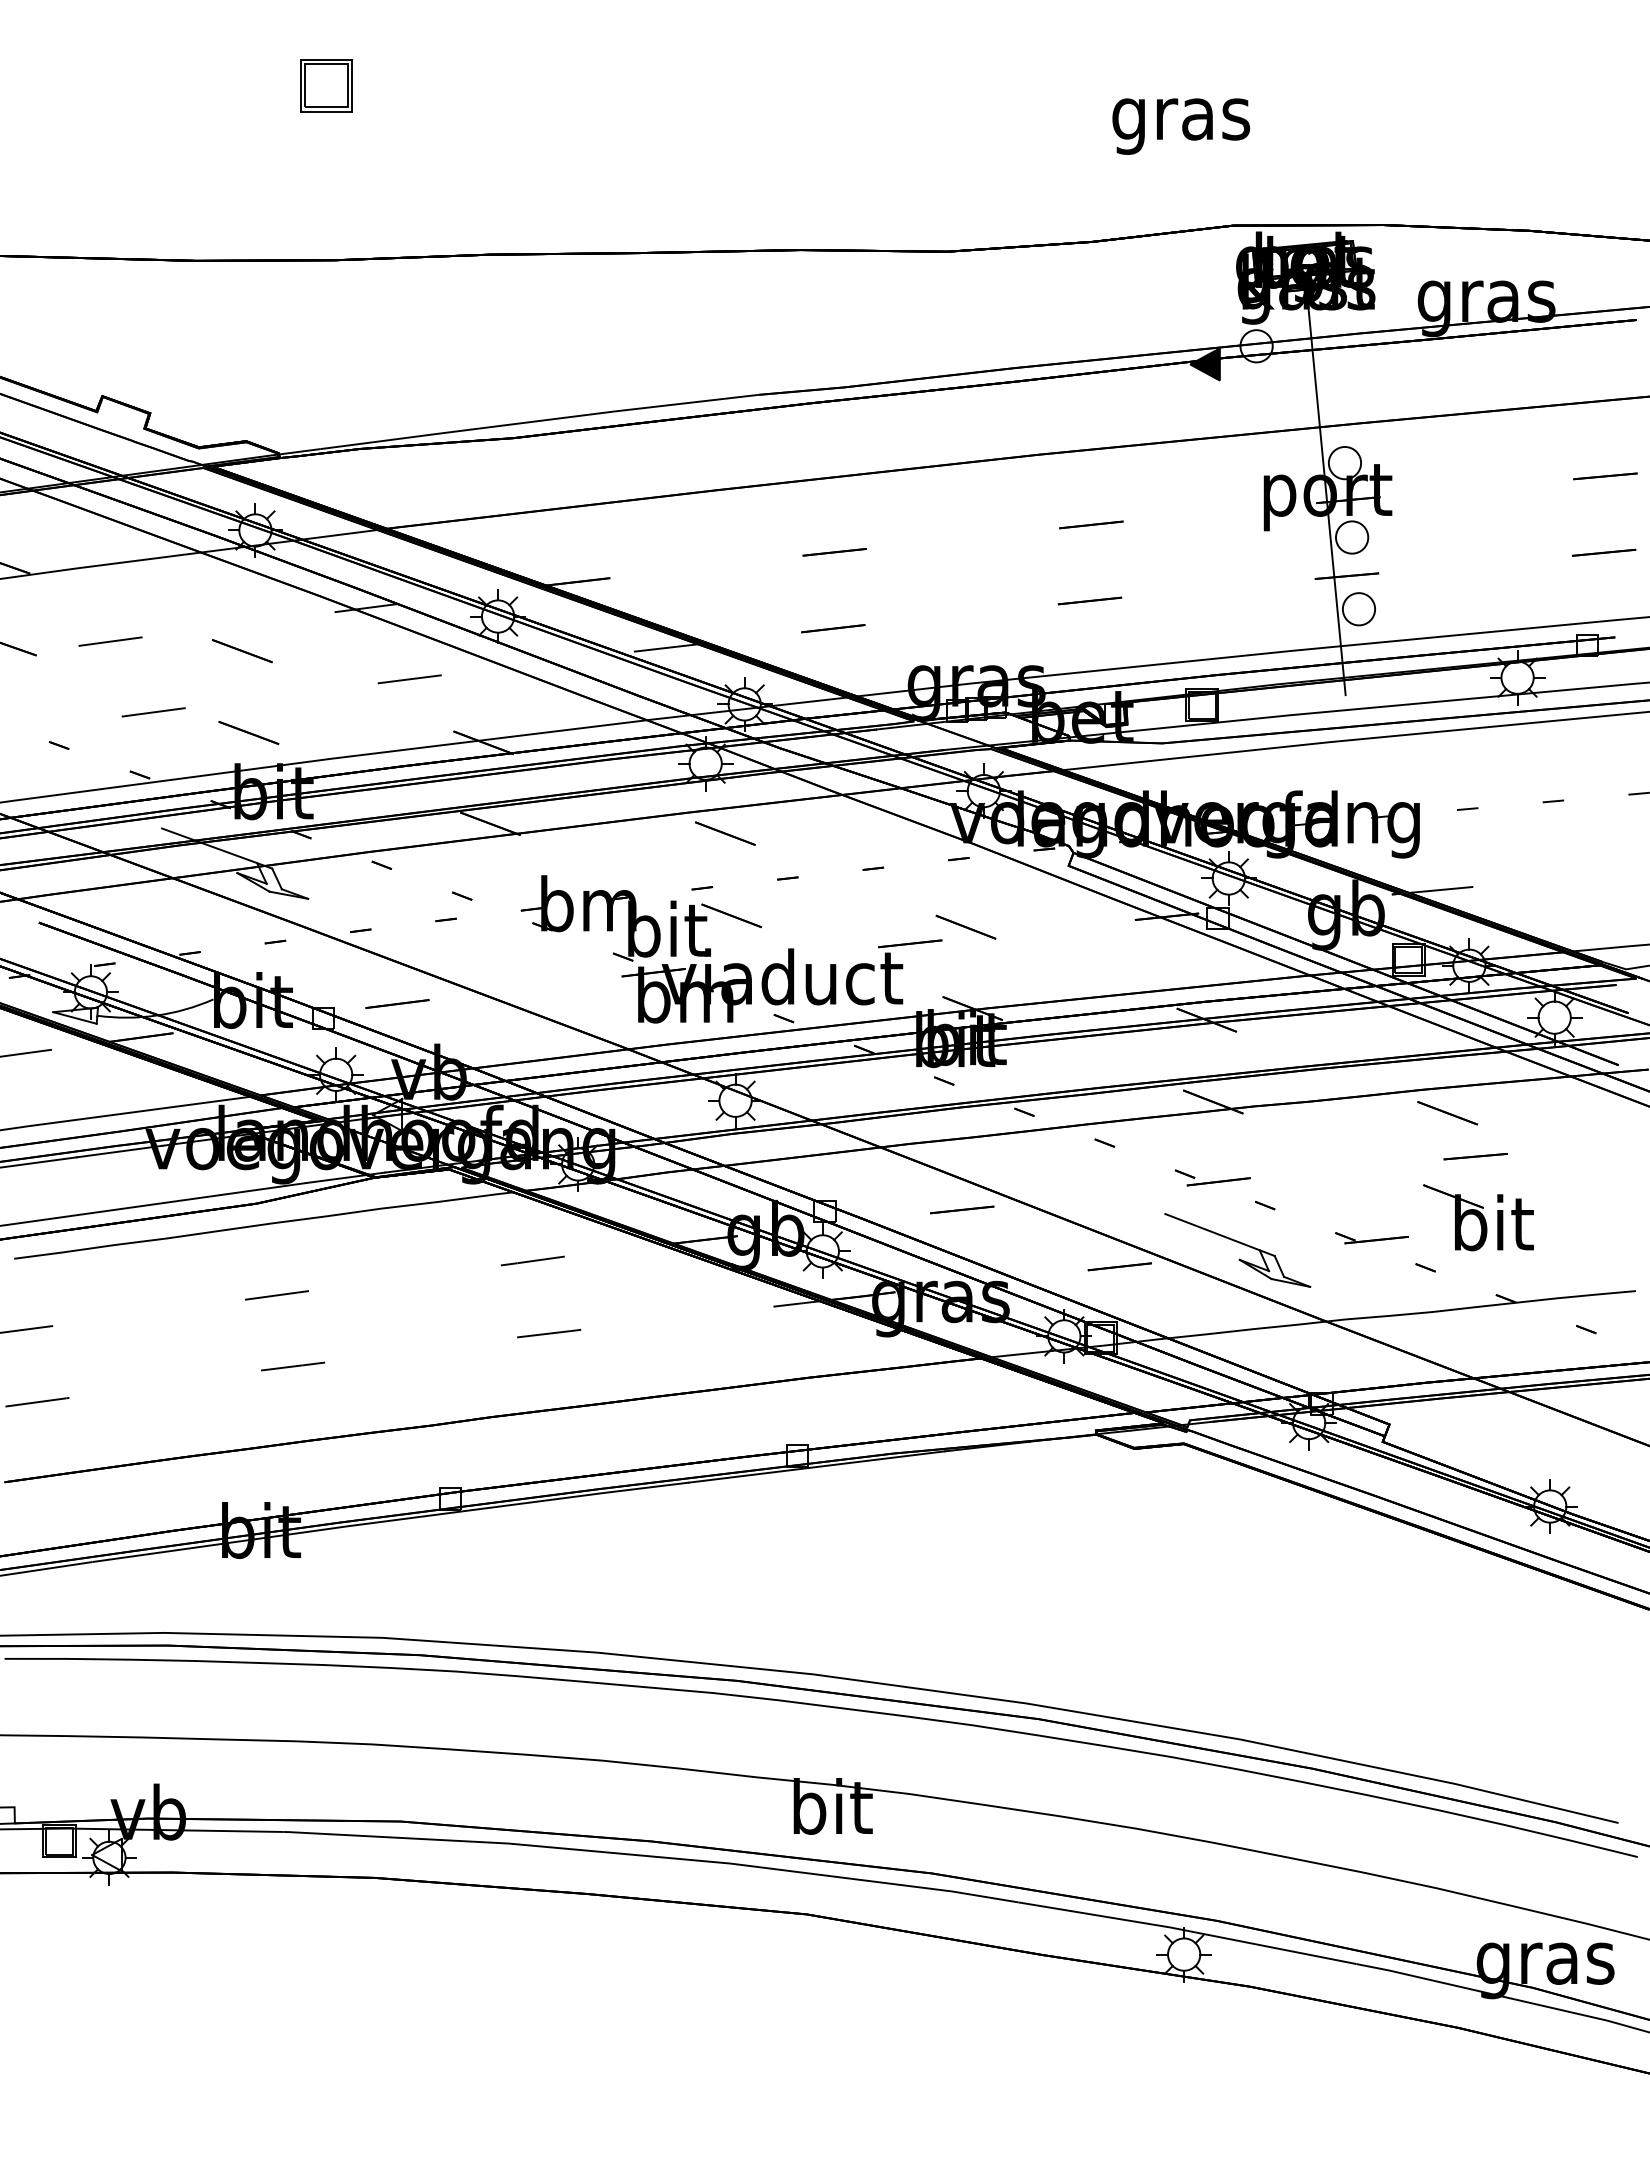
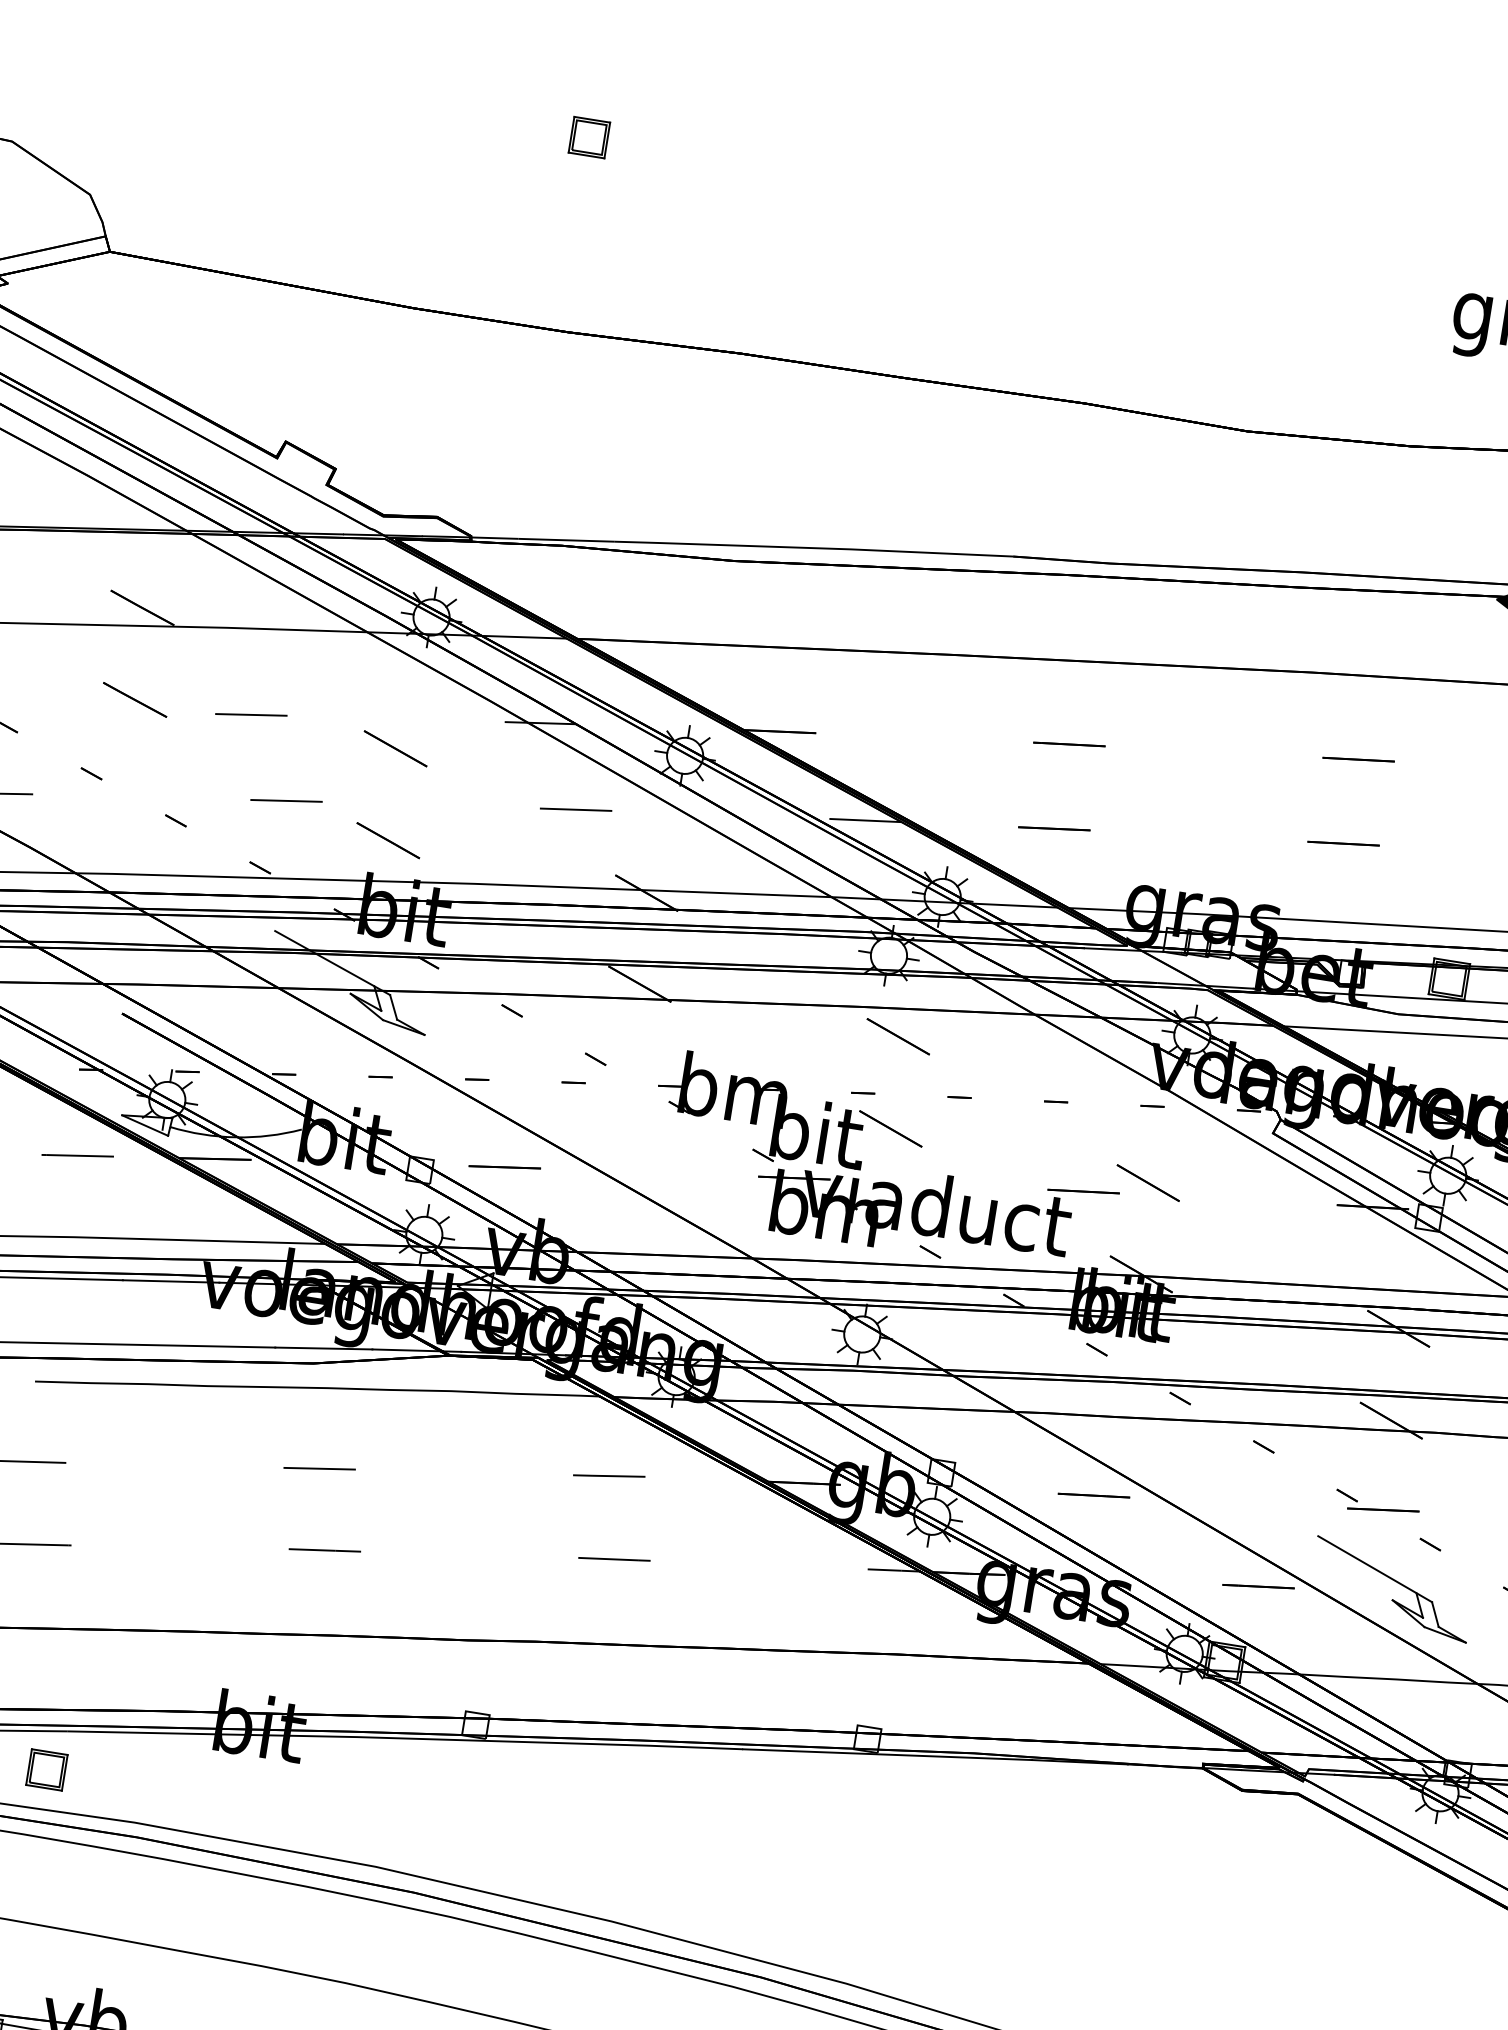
part: (326, 85) -> (589, 137), size x0.62
part: (79, 1598) -> (47, 1769), added

